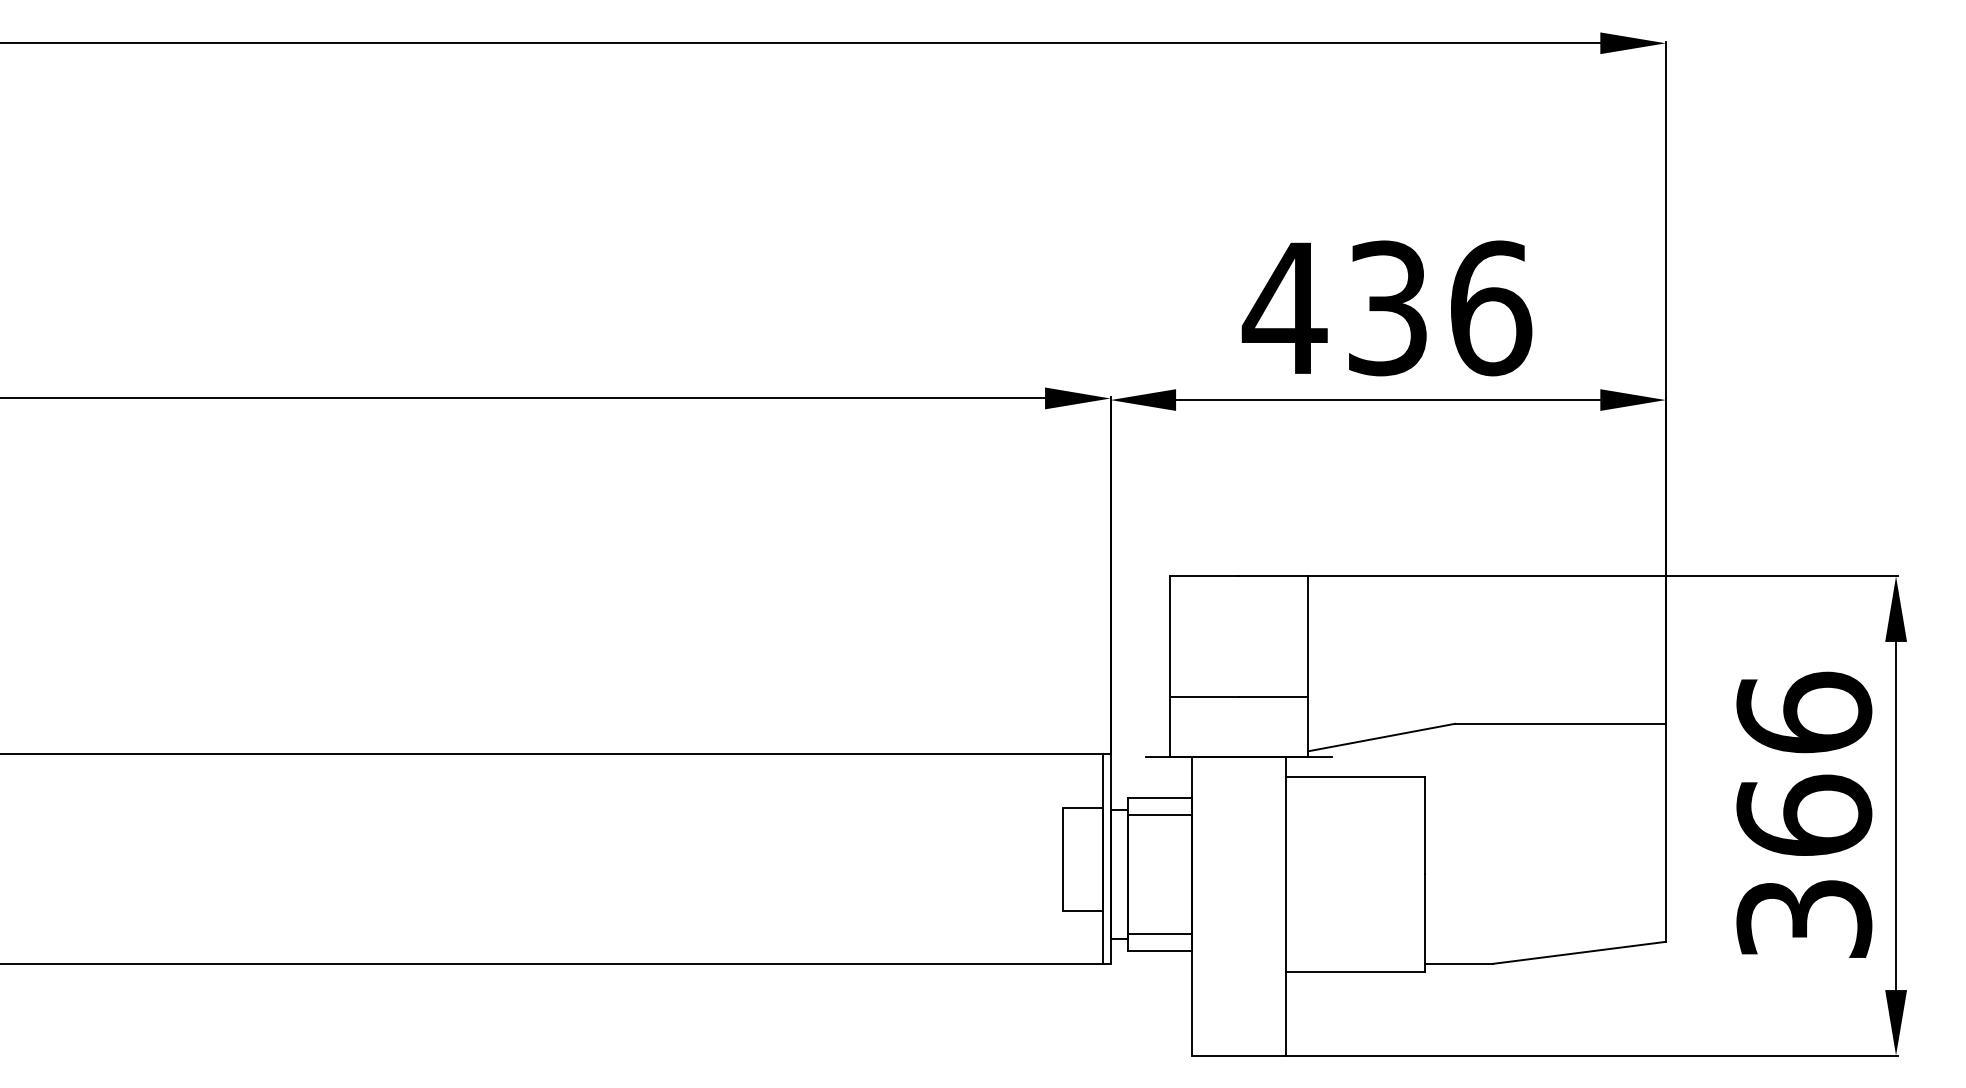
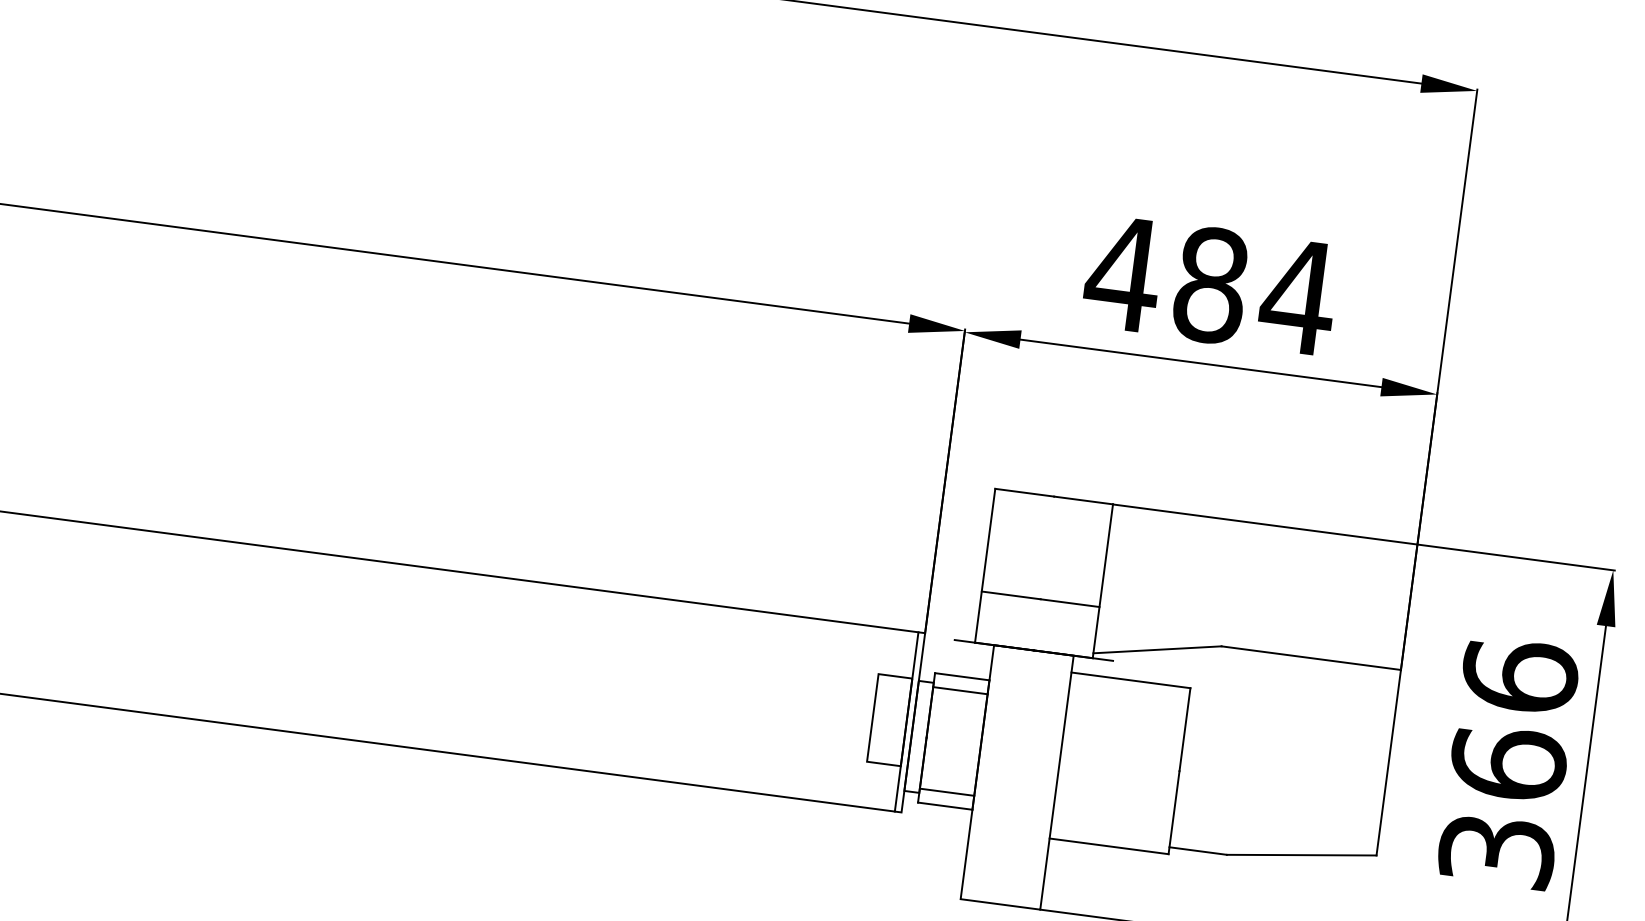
text: (1440, 308) -> (1255, 291), 436 -> 484

